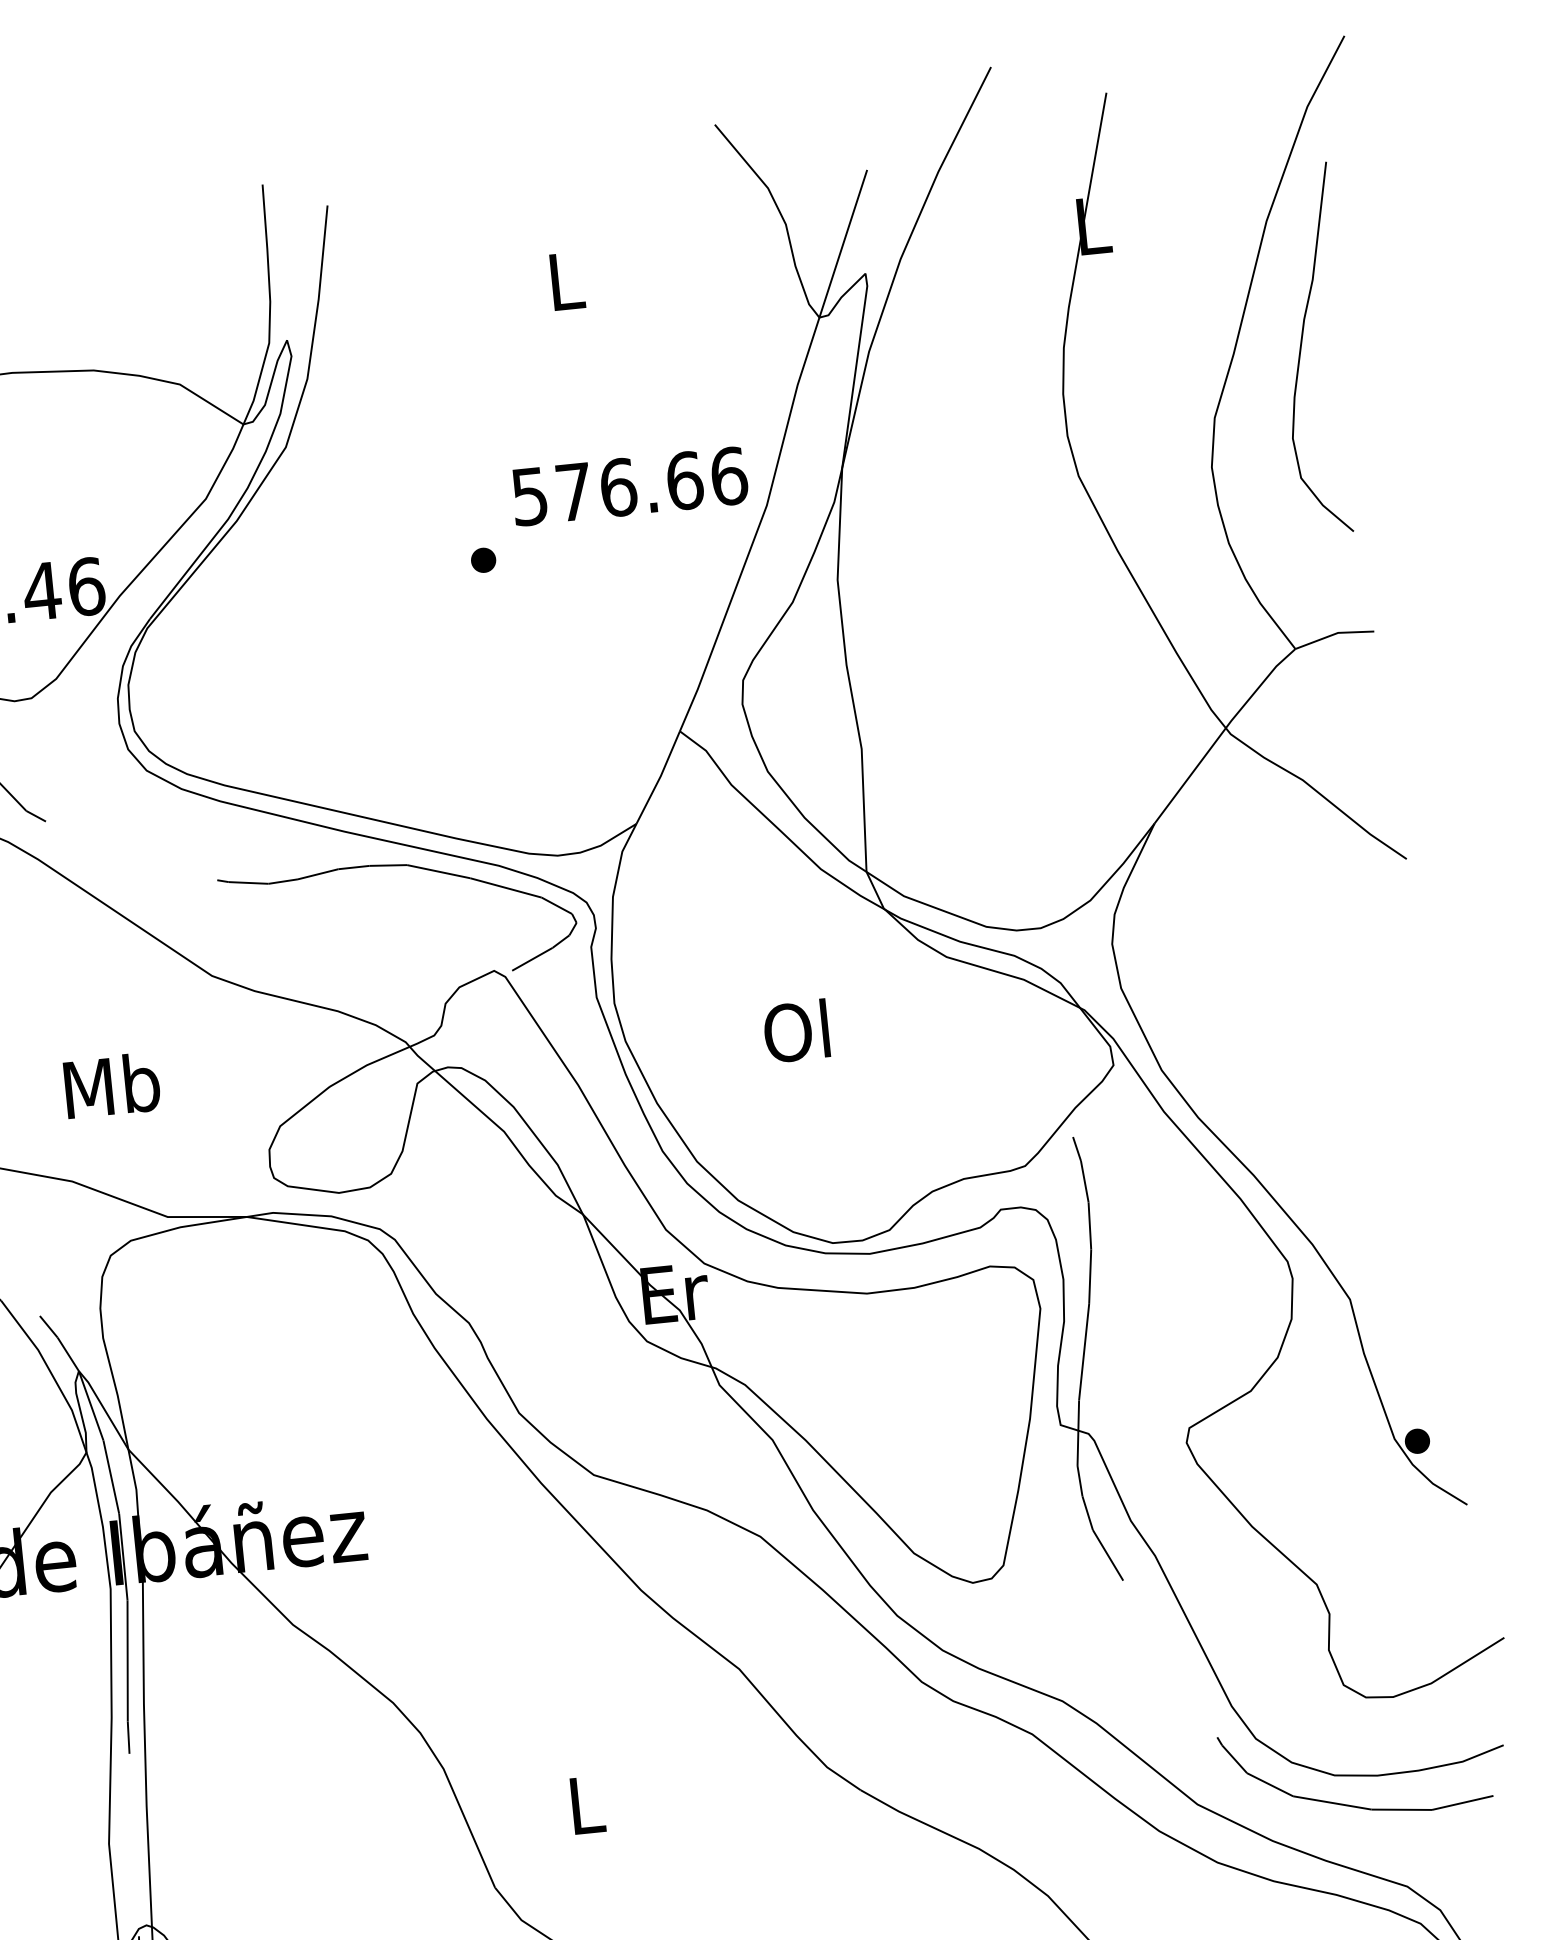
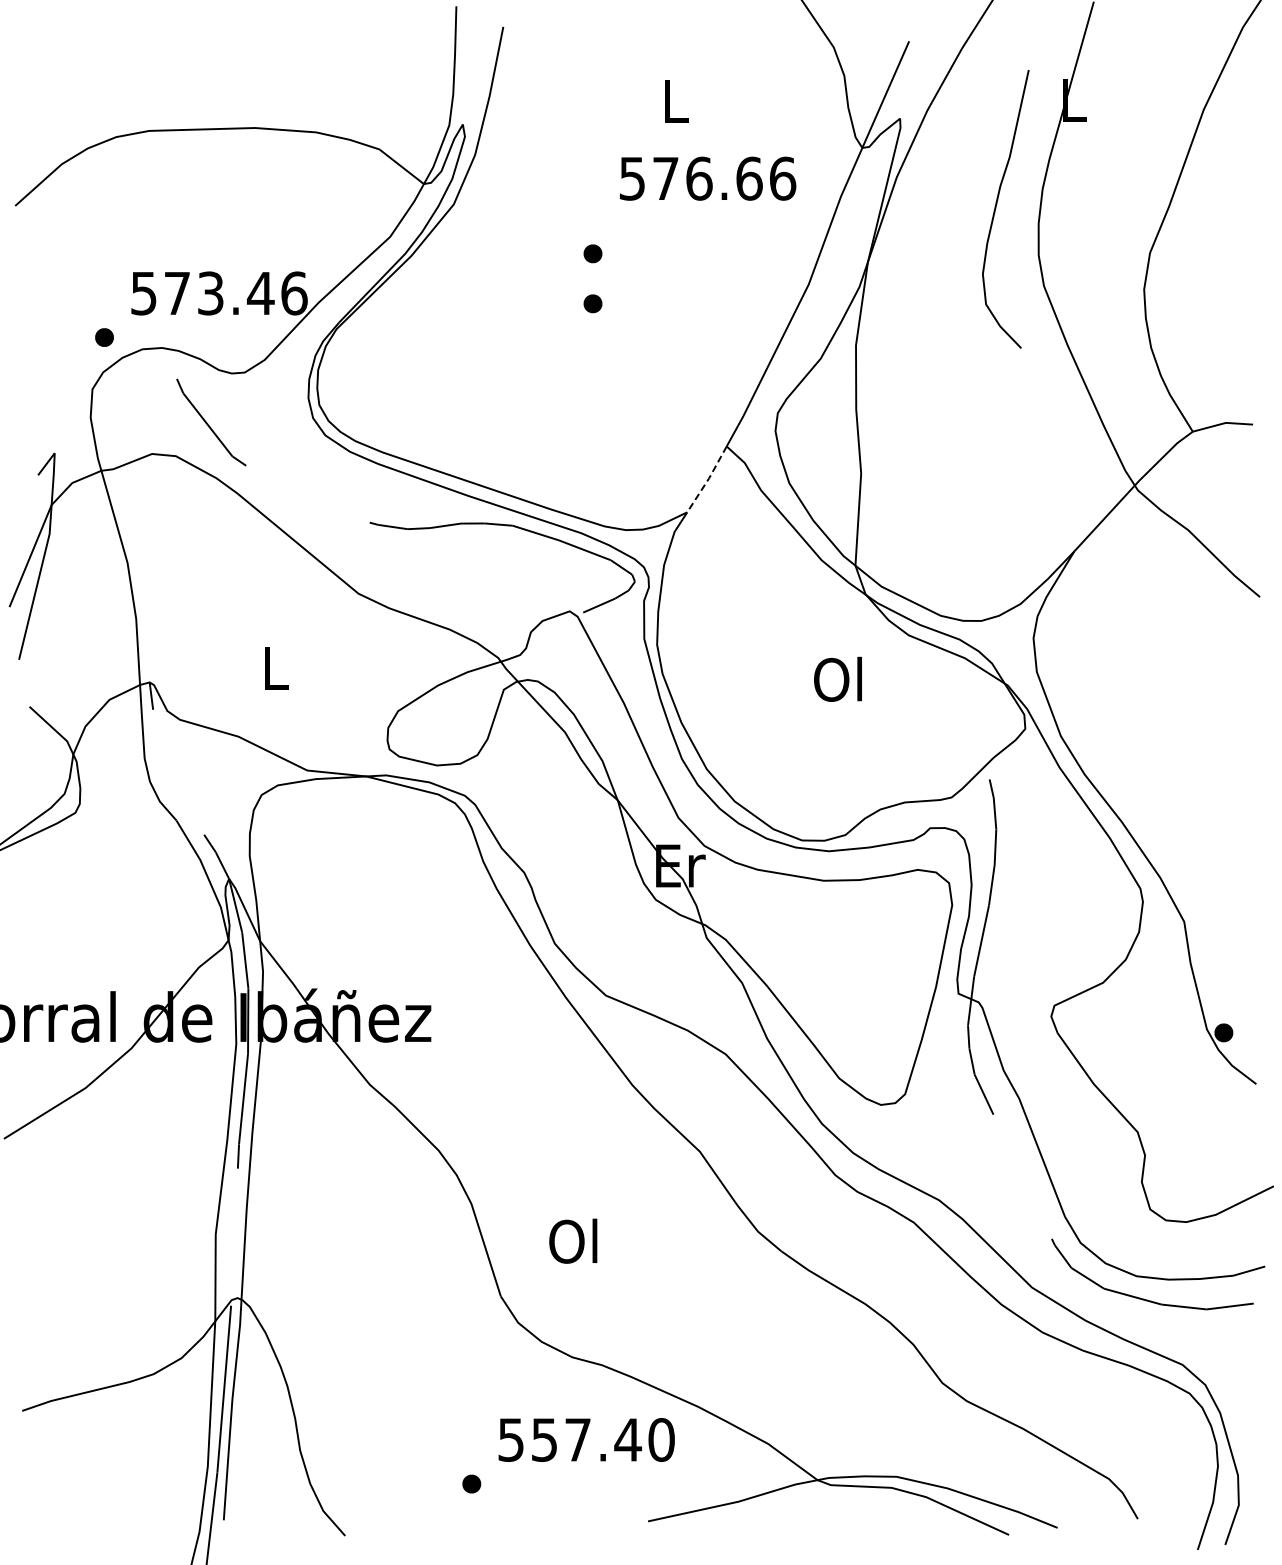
curve: (1302, 349) -> (996, 208), moved
text: (630, 486) -> (708, 178), moved
part: (476, 493) -> (592, 253), added
line: (660, 778) -> (708, 480), solid -> dashed
text: (795, 1030) -> (837, 678), moved
text: (111, 1084) -> (275, 667), Mb -> L
text: (583, 1803) -> (573, 1240), L -> Ol

